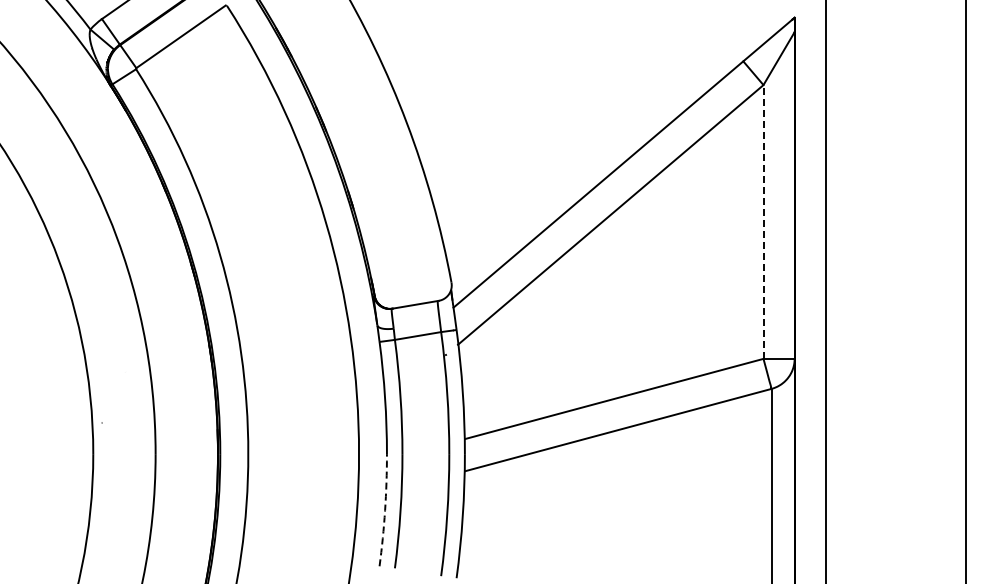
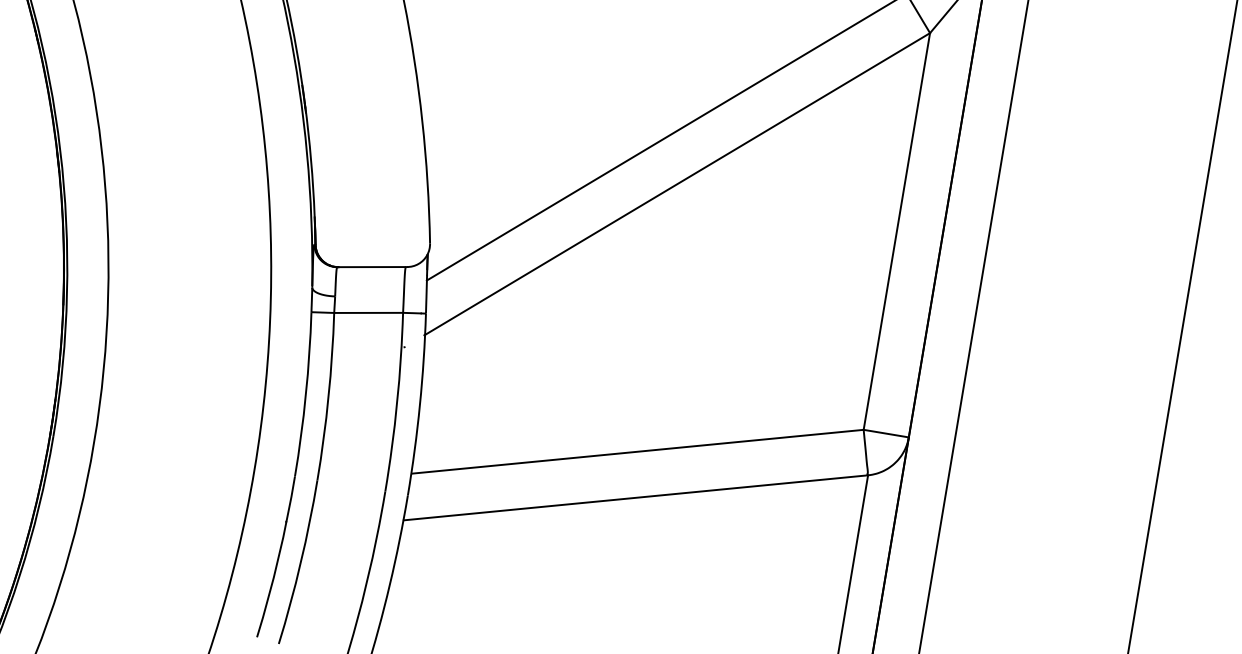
line: (763, 221) -> (896, 230), dashed -> solid
arc: (385, 510) -> (279, 557), dashed -> solid

